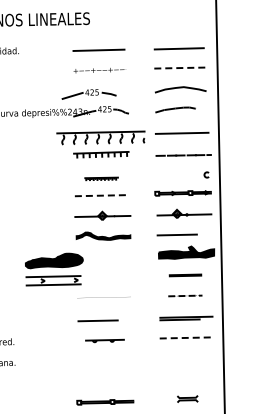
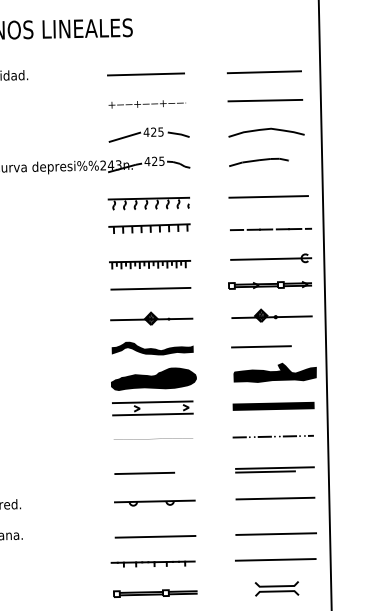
line: (179, 68) -> (264, 101), dashed -> solid
part: (88, 94) -> (148, 135), moved
part: (100, 137) -> (148, 203), size x0.62
line: (183, 175) -> (270, 259), added
part: (101, 178) -> (149, 263), size x1.67
line: (102, 195) -> (151, 288), dashed -> solid
part: (54, 269) -> (154, 391), moved
part: (185, 275) -> (273, 406), size x1.67
part: (185, 295) -> (273, 436), size x1.67
line: (187, 337) -> (276, 497), dashed -> solid
part: (104, 340) -> (154, 502), size x1.43
line: (187, 361) -> (276, 533), added
line: (105, 363) -> (155, 536), added
line: (186, 379) -> (275, 559), added
part: (103, 381) -> (152, 562), added
part: (187, 398) -> (276, 587), size x1.43

